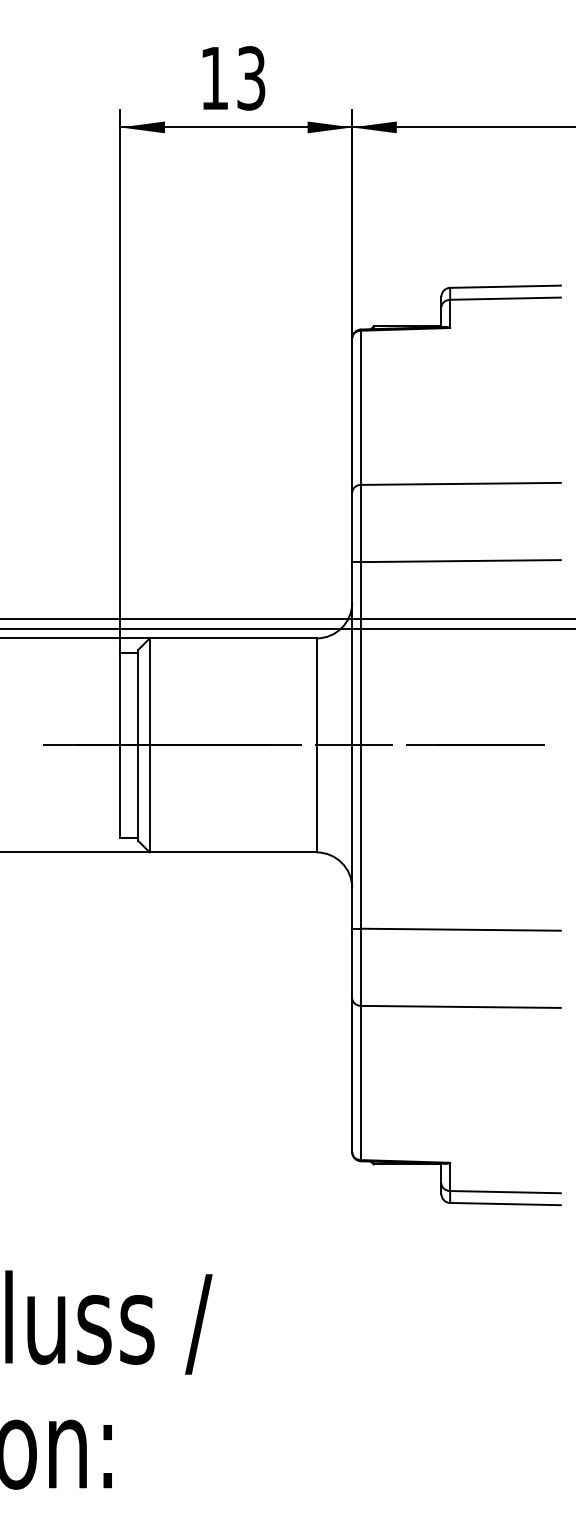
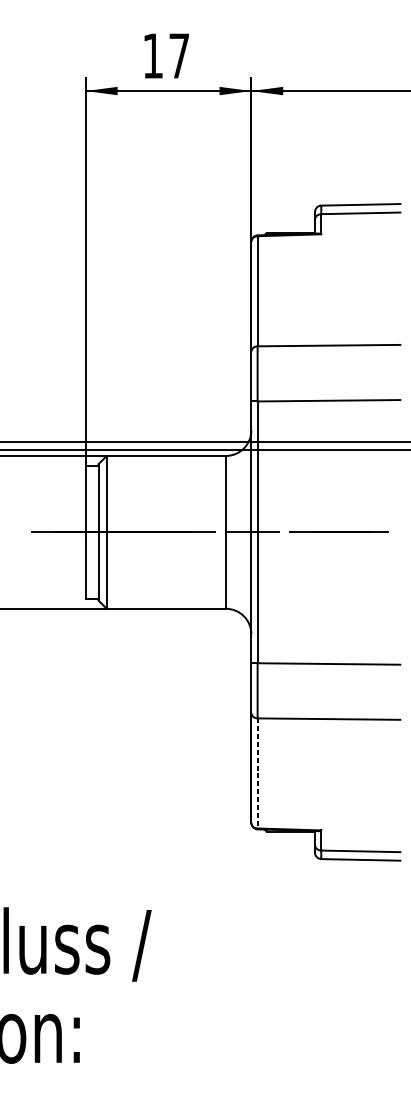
text: (251, 78) -> (179, 56), 13 -> 17
line: (361, 1083) -> (257, 773), solid -> dashed

